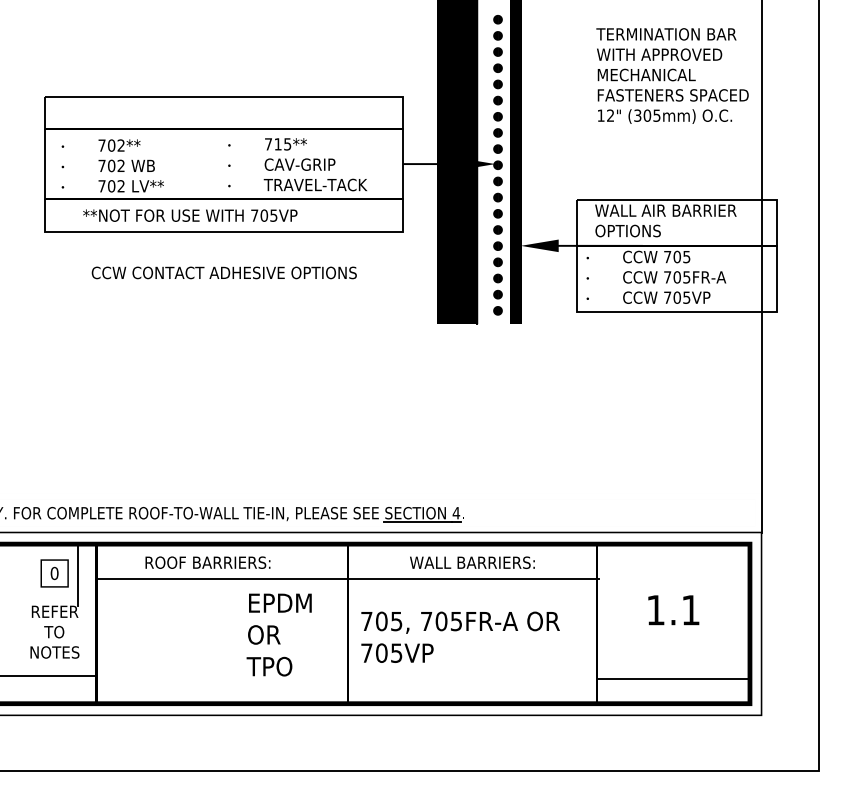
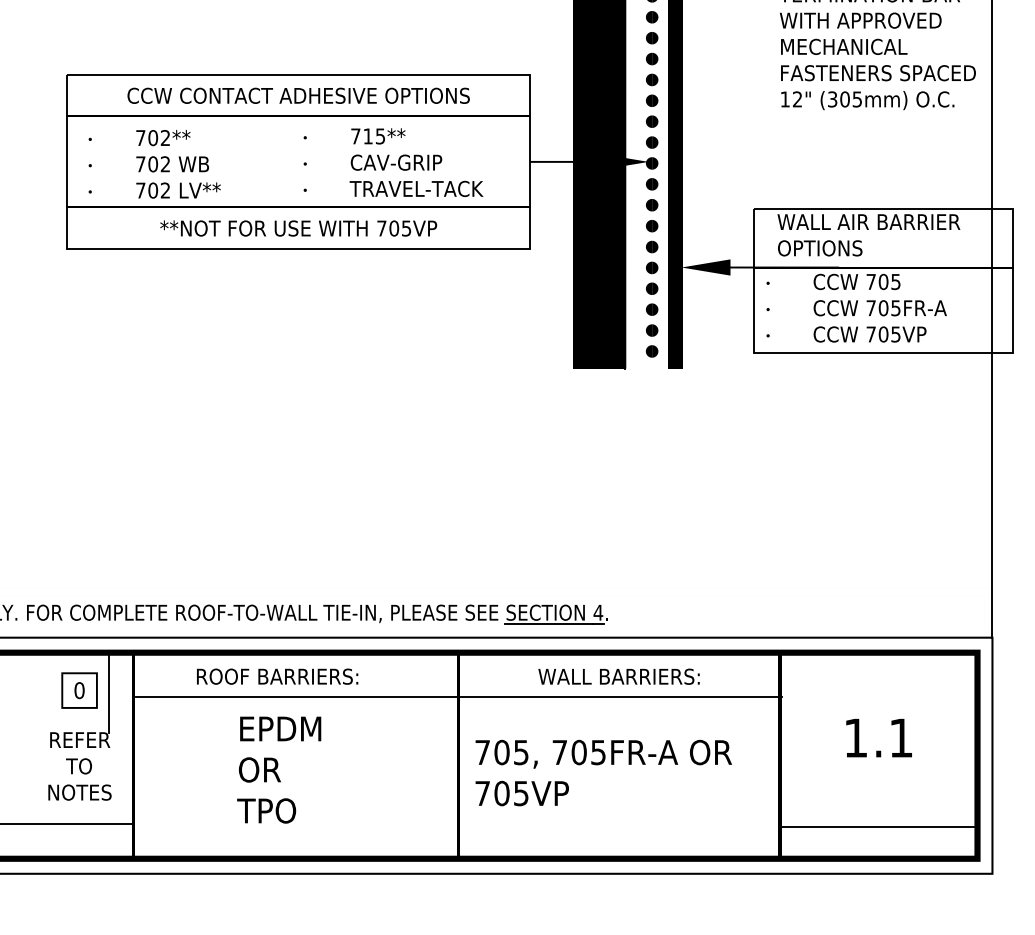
text: (190, 215) -> (298, 228), moved
text: (223, 272) -> (297, 95), moved
text: (278, 634) -> (278, 769), moved

